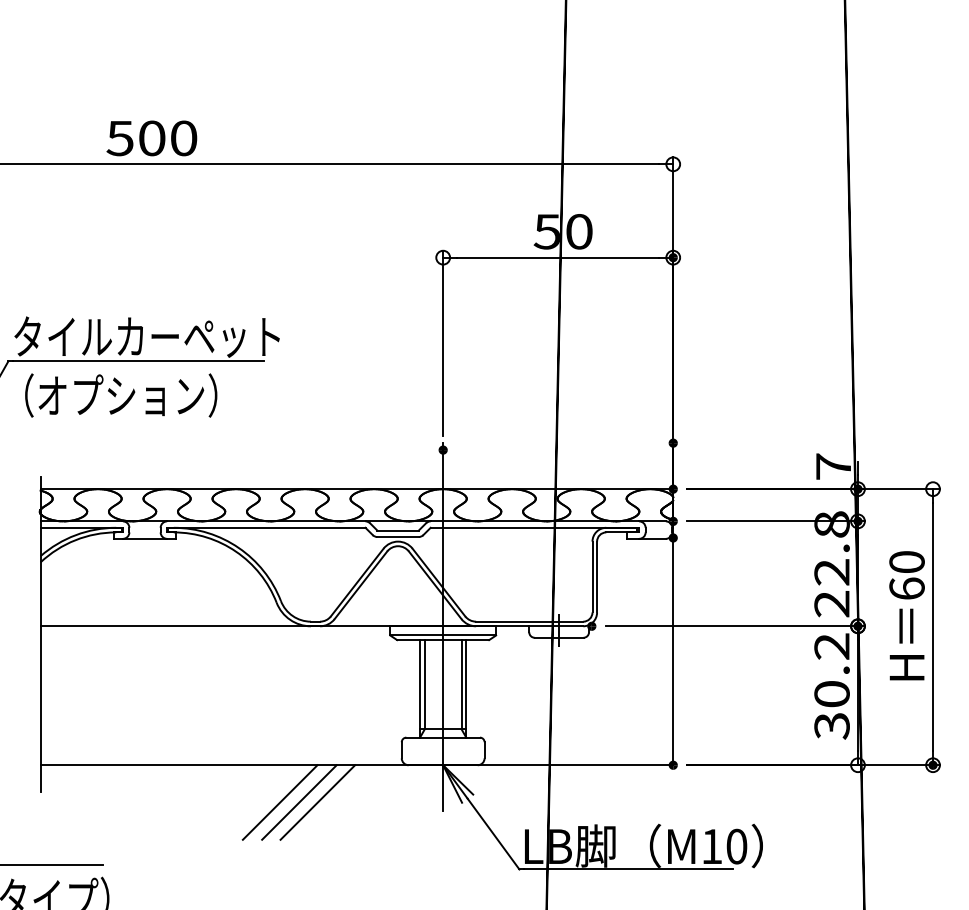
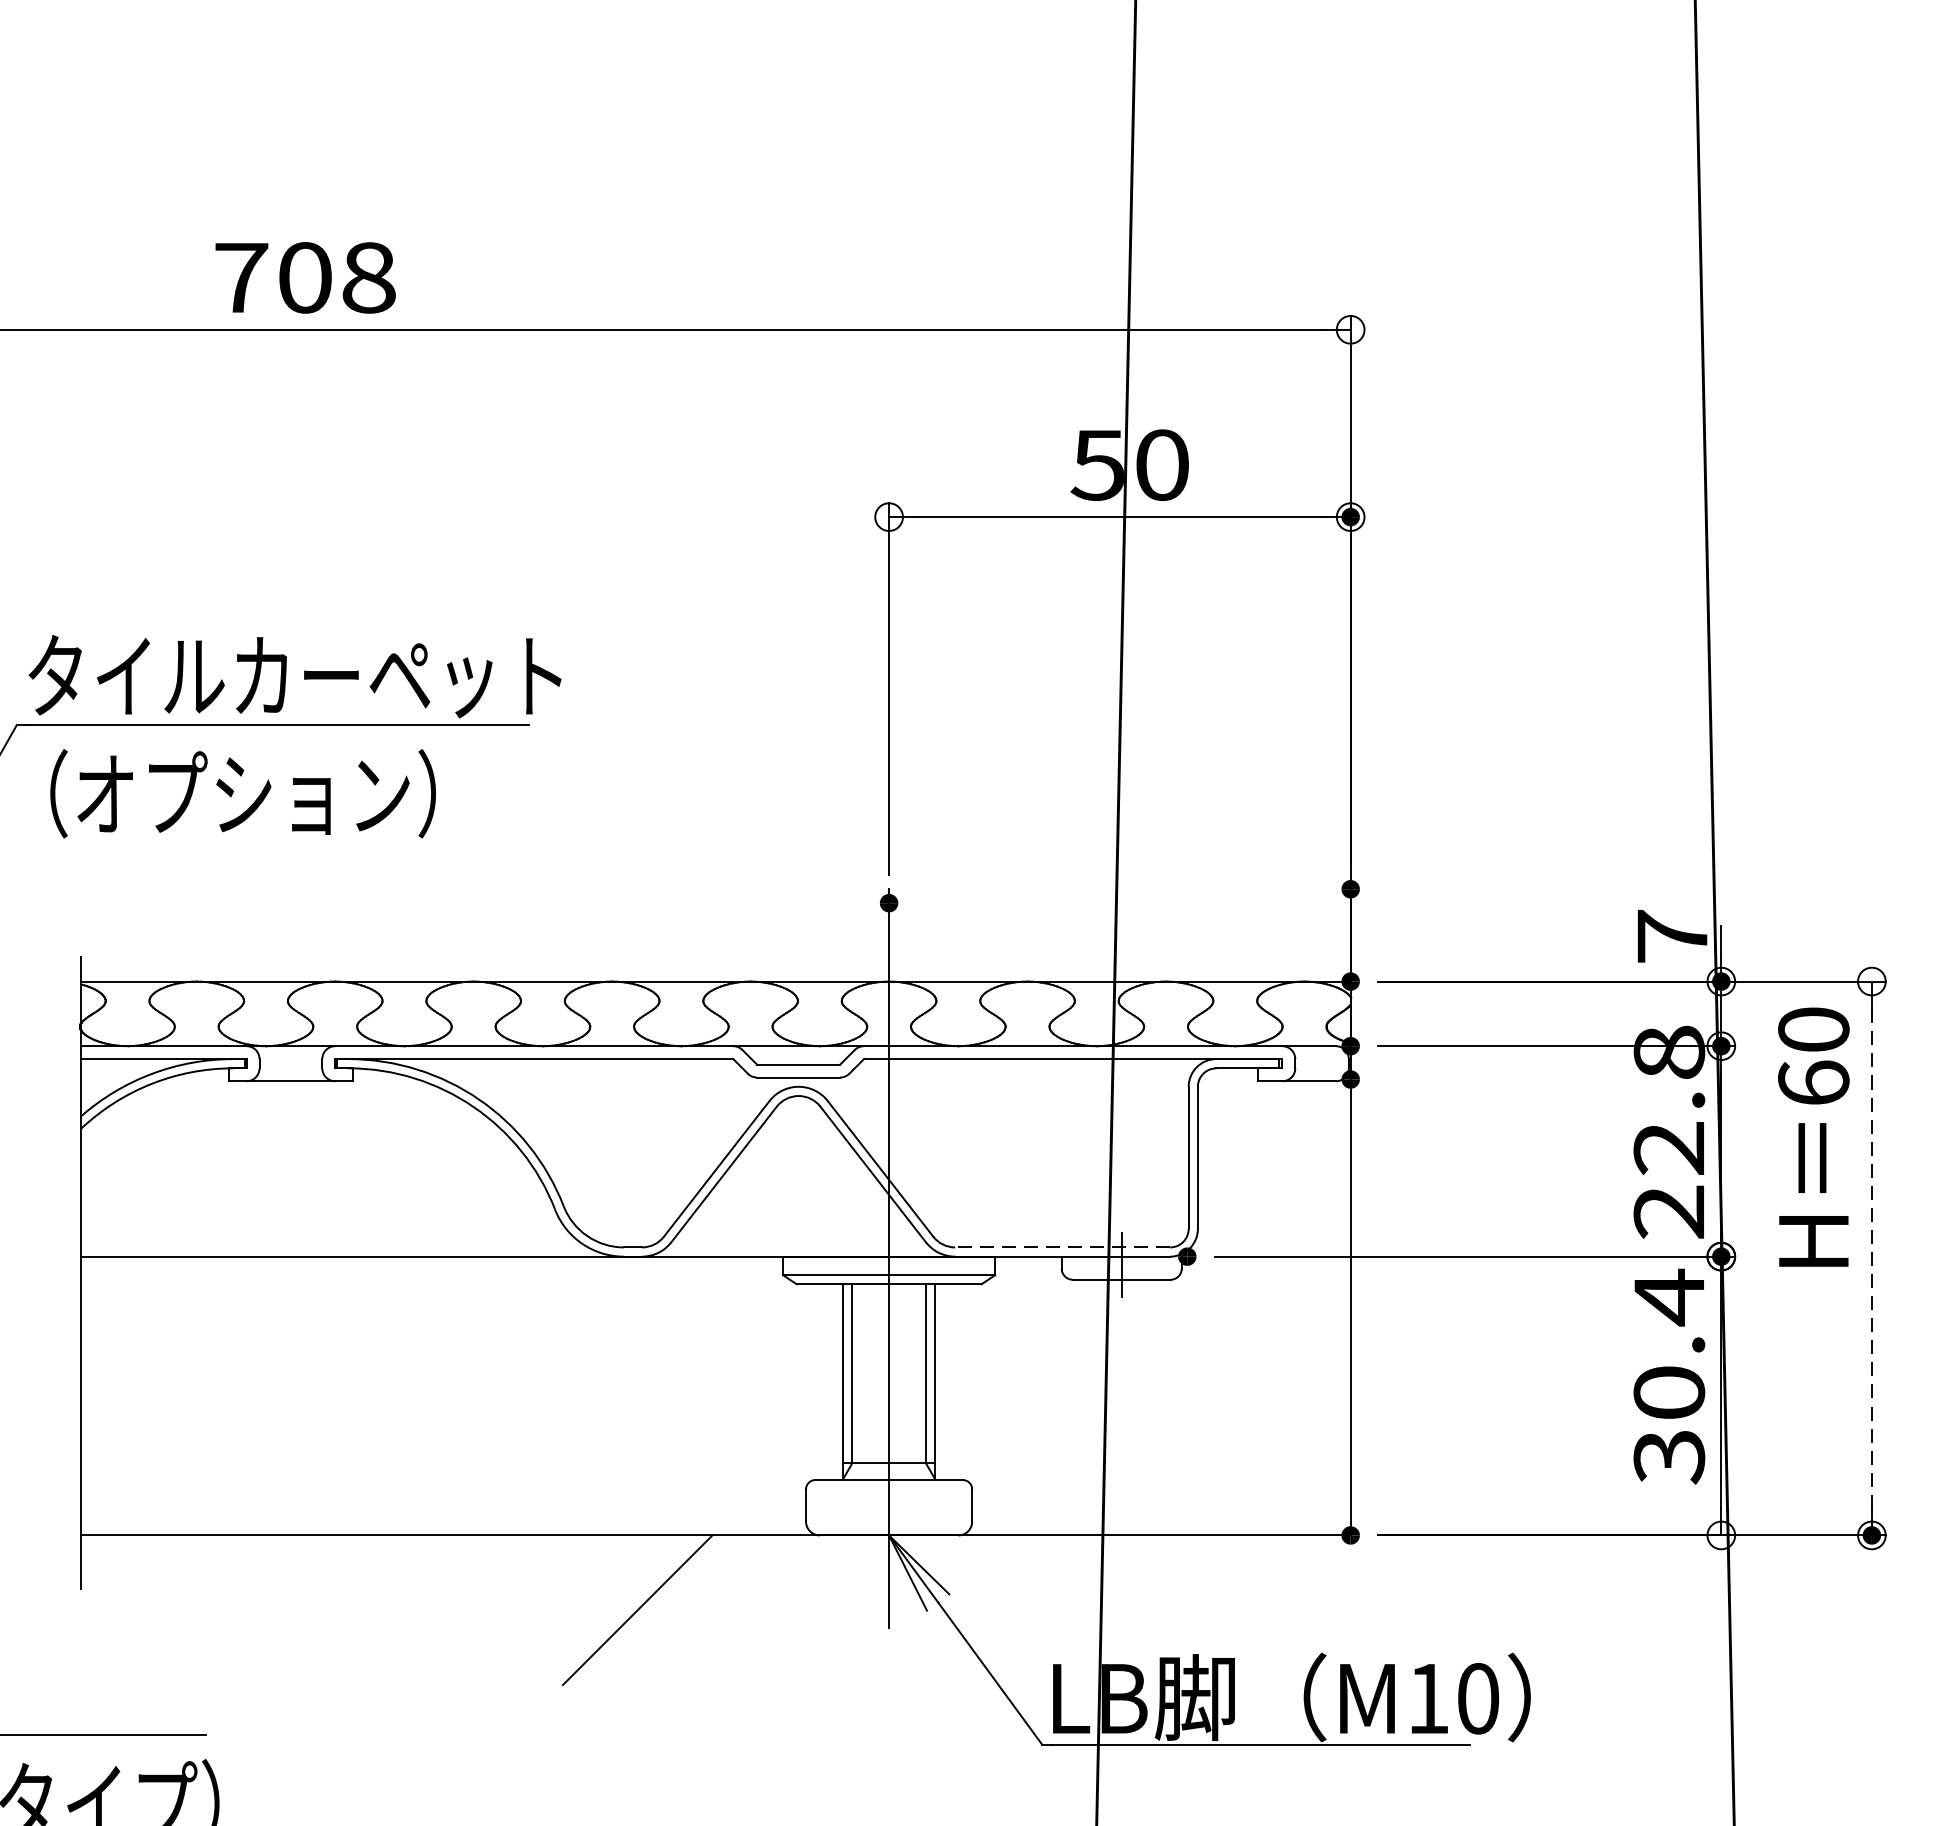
text: (151, 138) -> (303, 278), 500 -> 708
text: (906, 615) -> (1812, 1136), moved
line: (529, 621) -> (1062, 1247), solid -> dashed
line: (933, 627) -> (1872, 1259), solid -> dashed
text: (831, 646) -> (1668, 1297), 30.2 -> 30.4
line: (279, 802) -> (560, 1610), removed
line: (299, 802) -> (600, 1610), removed

